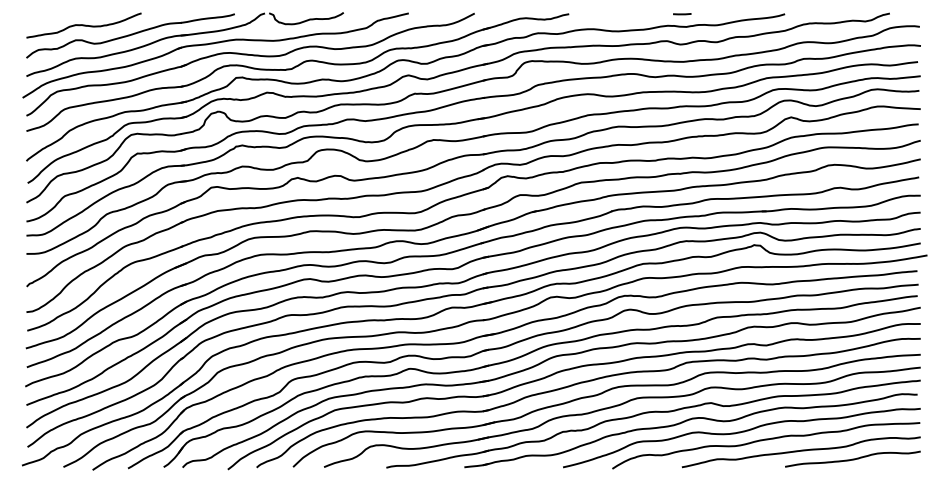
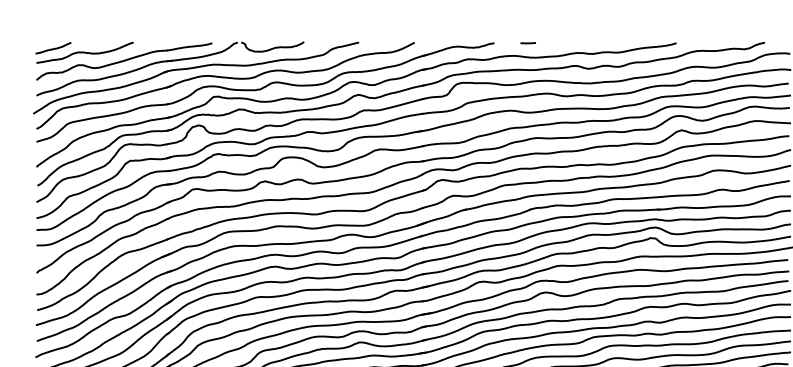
line: (682, 14) -> (528, 43), moved
curve: (46, 20) -> (53, 48), added

